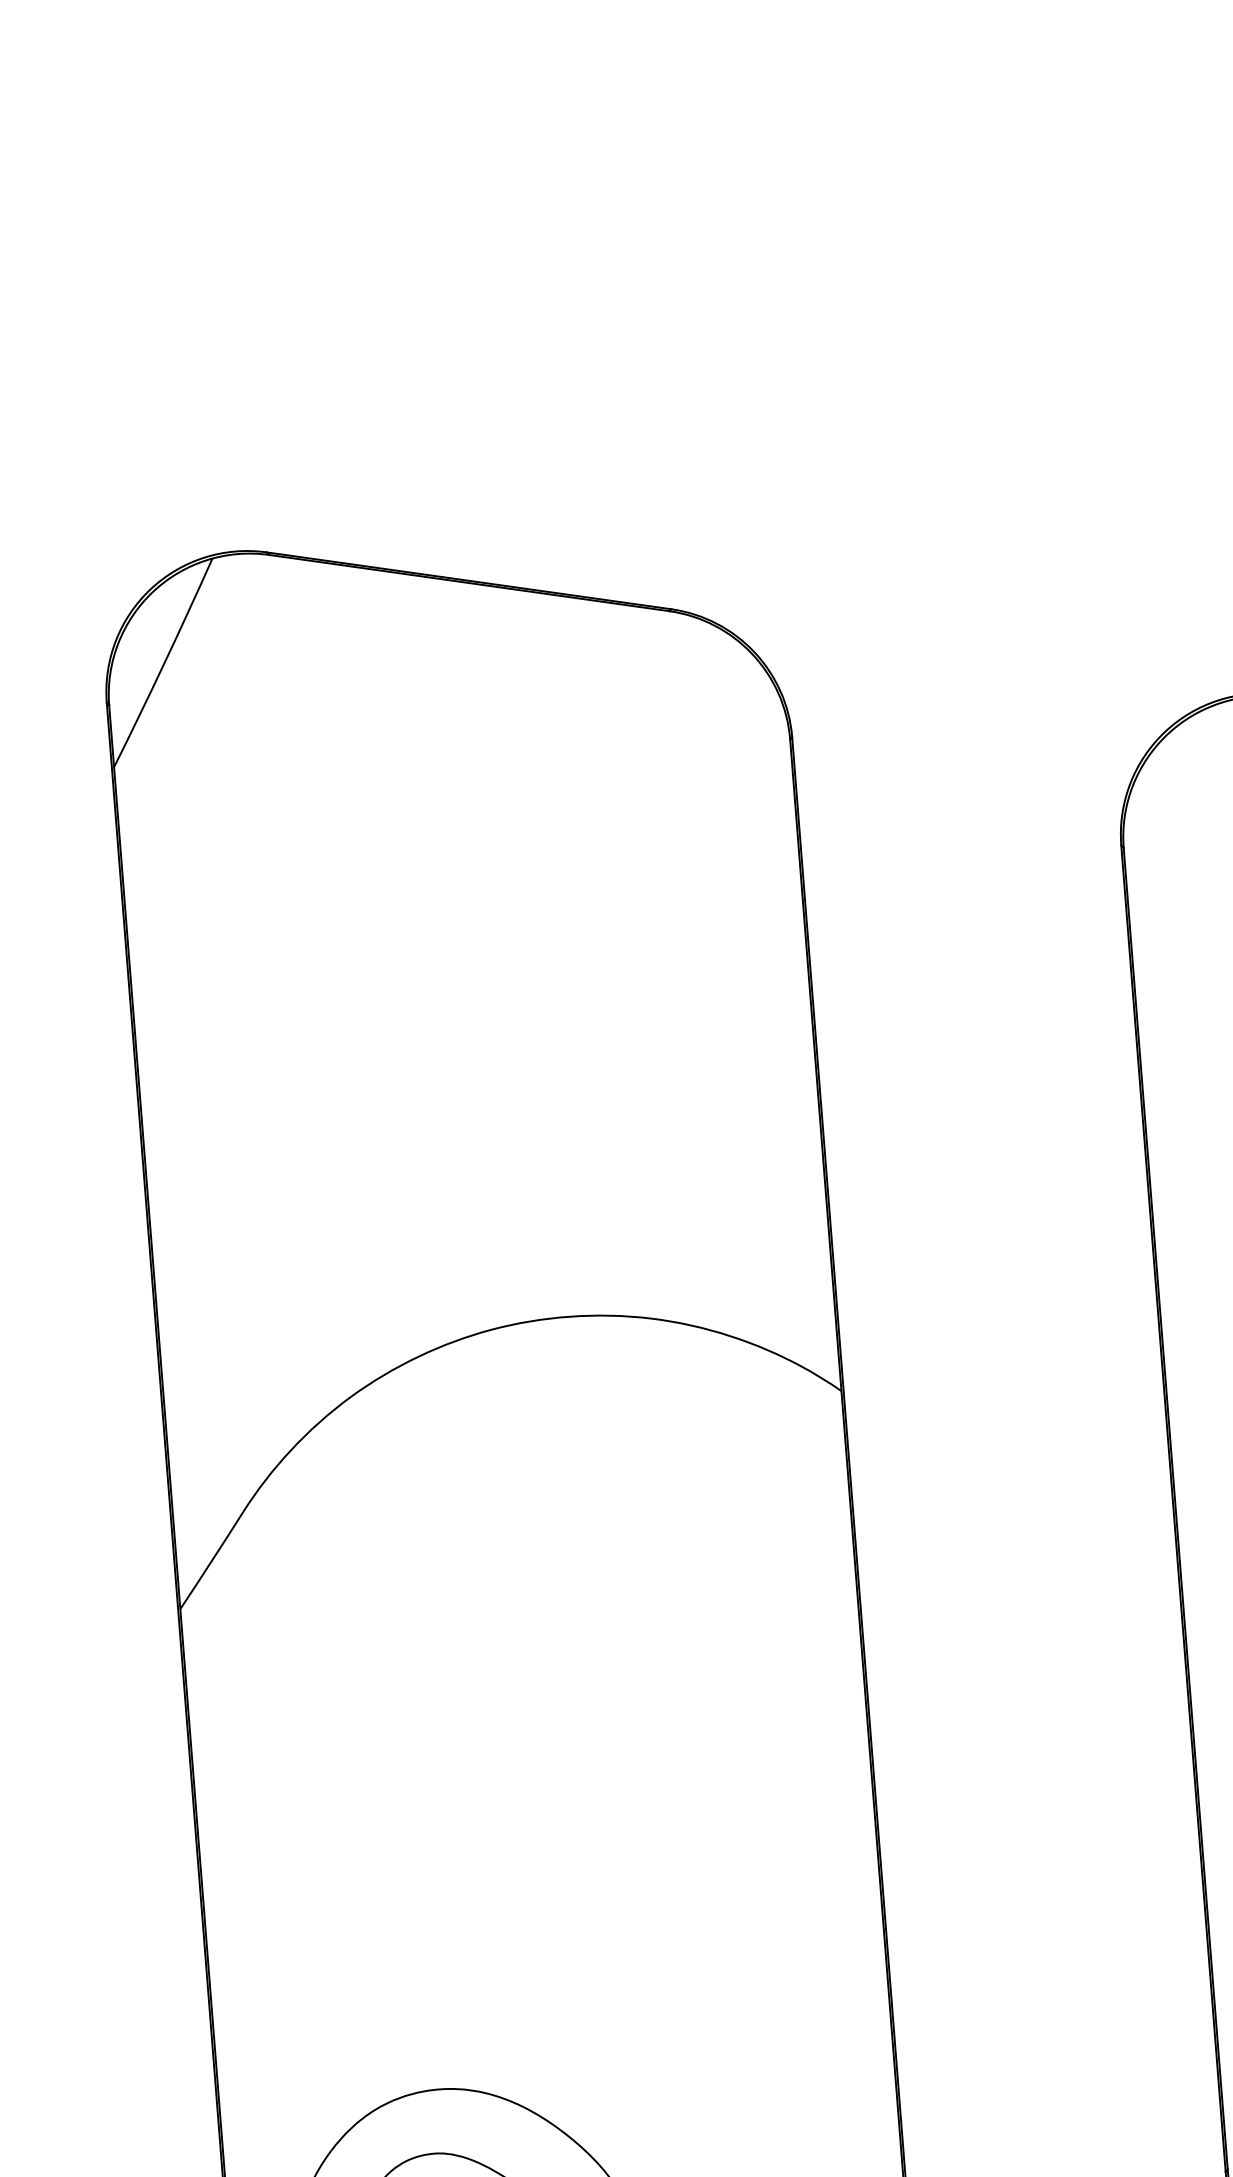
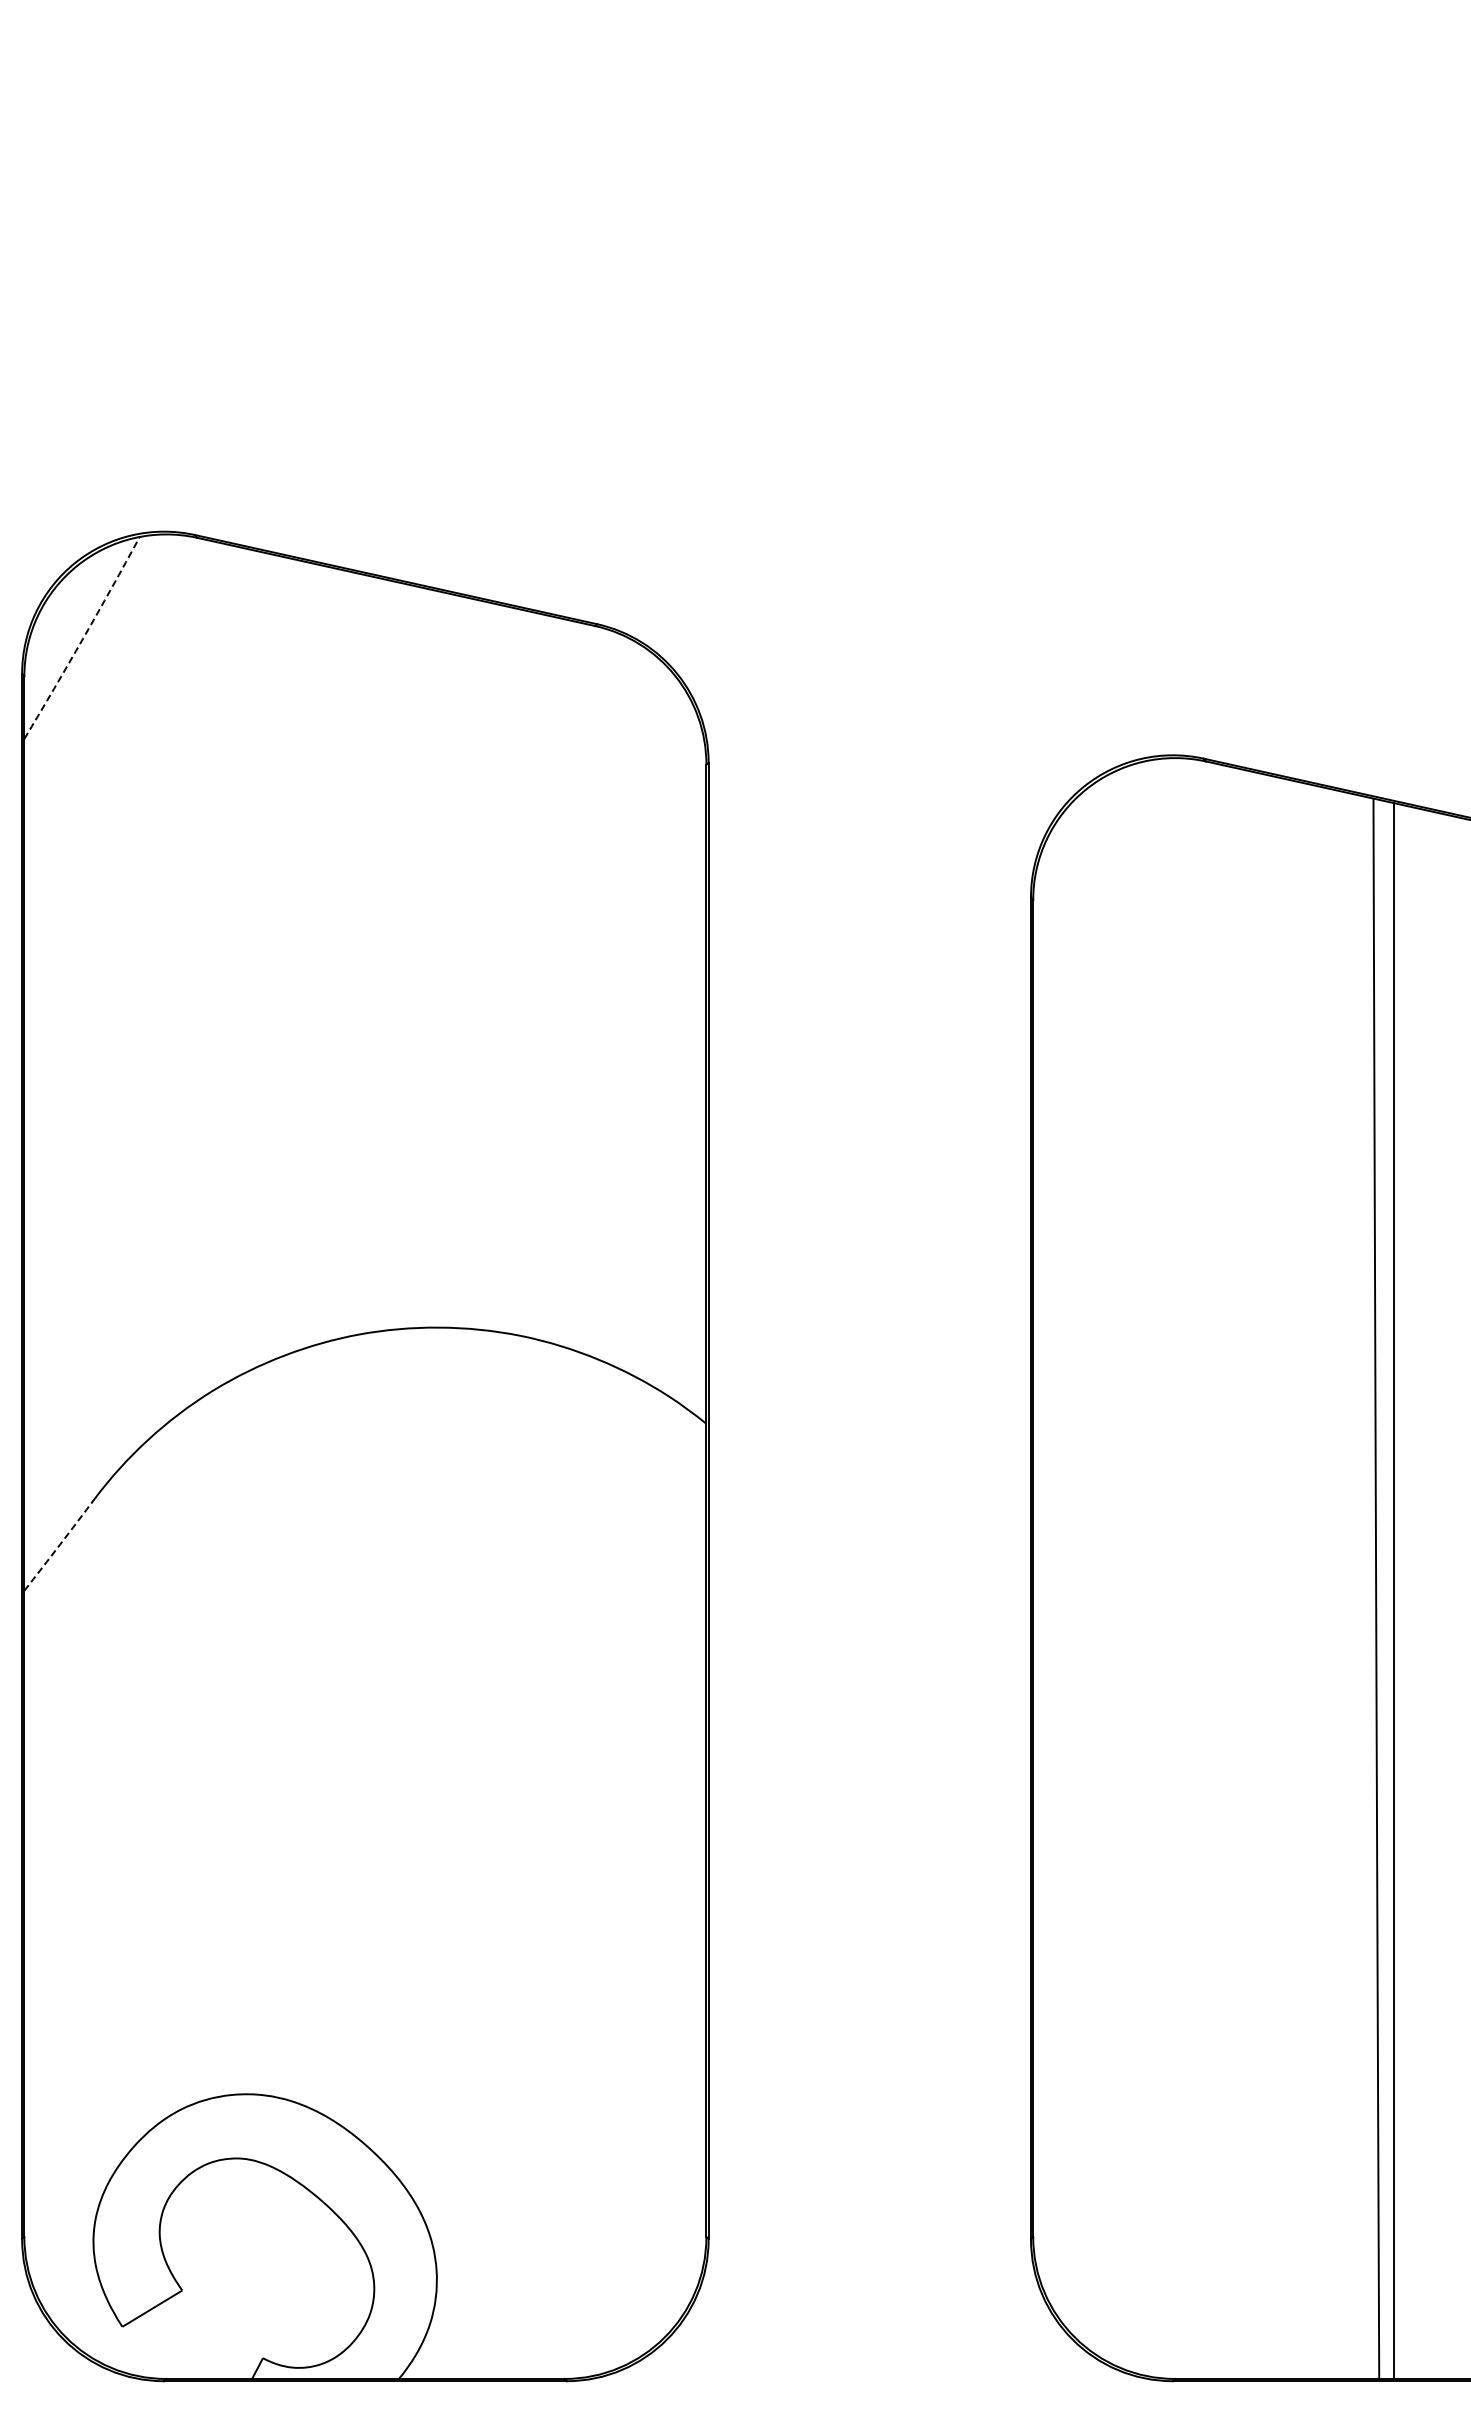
arc: (164, 663) -> (83, 638), solid -> dashed
arc: (212, 1560) -> (60, 1544), solid -> dashed

